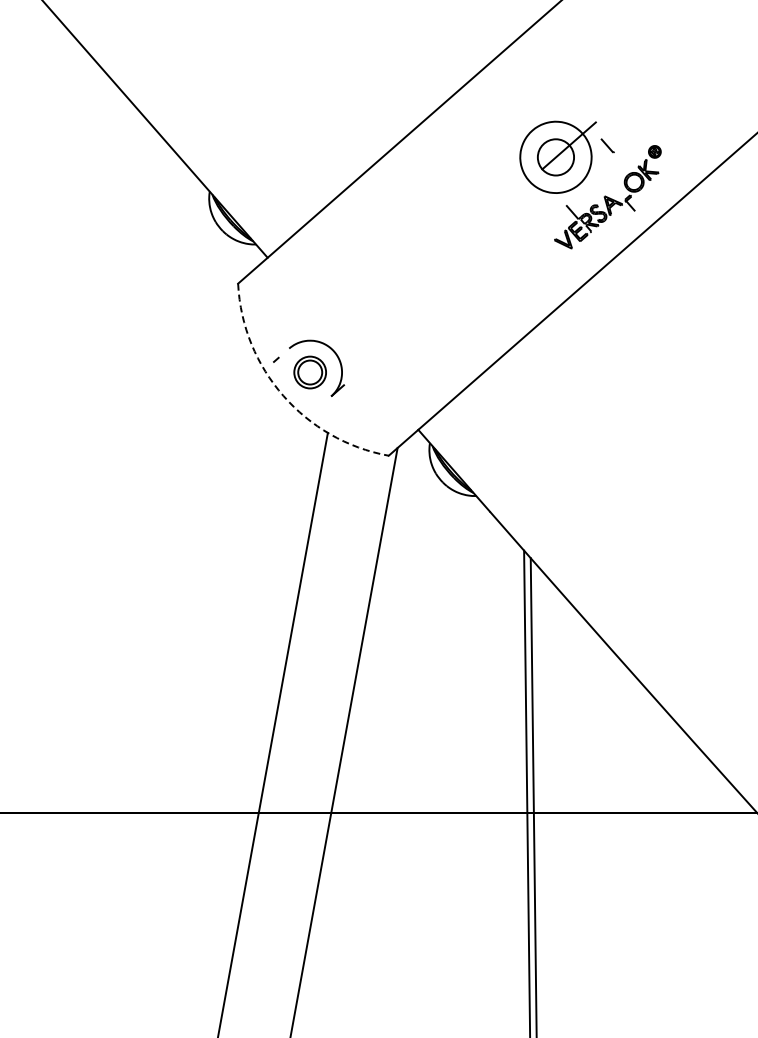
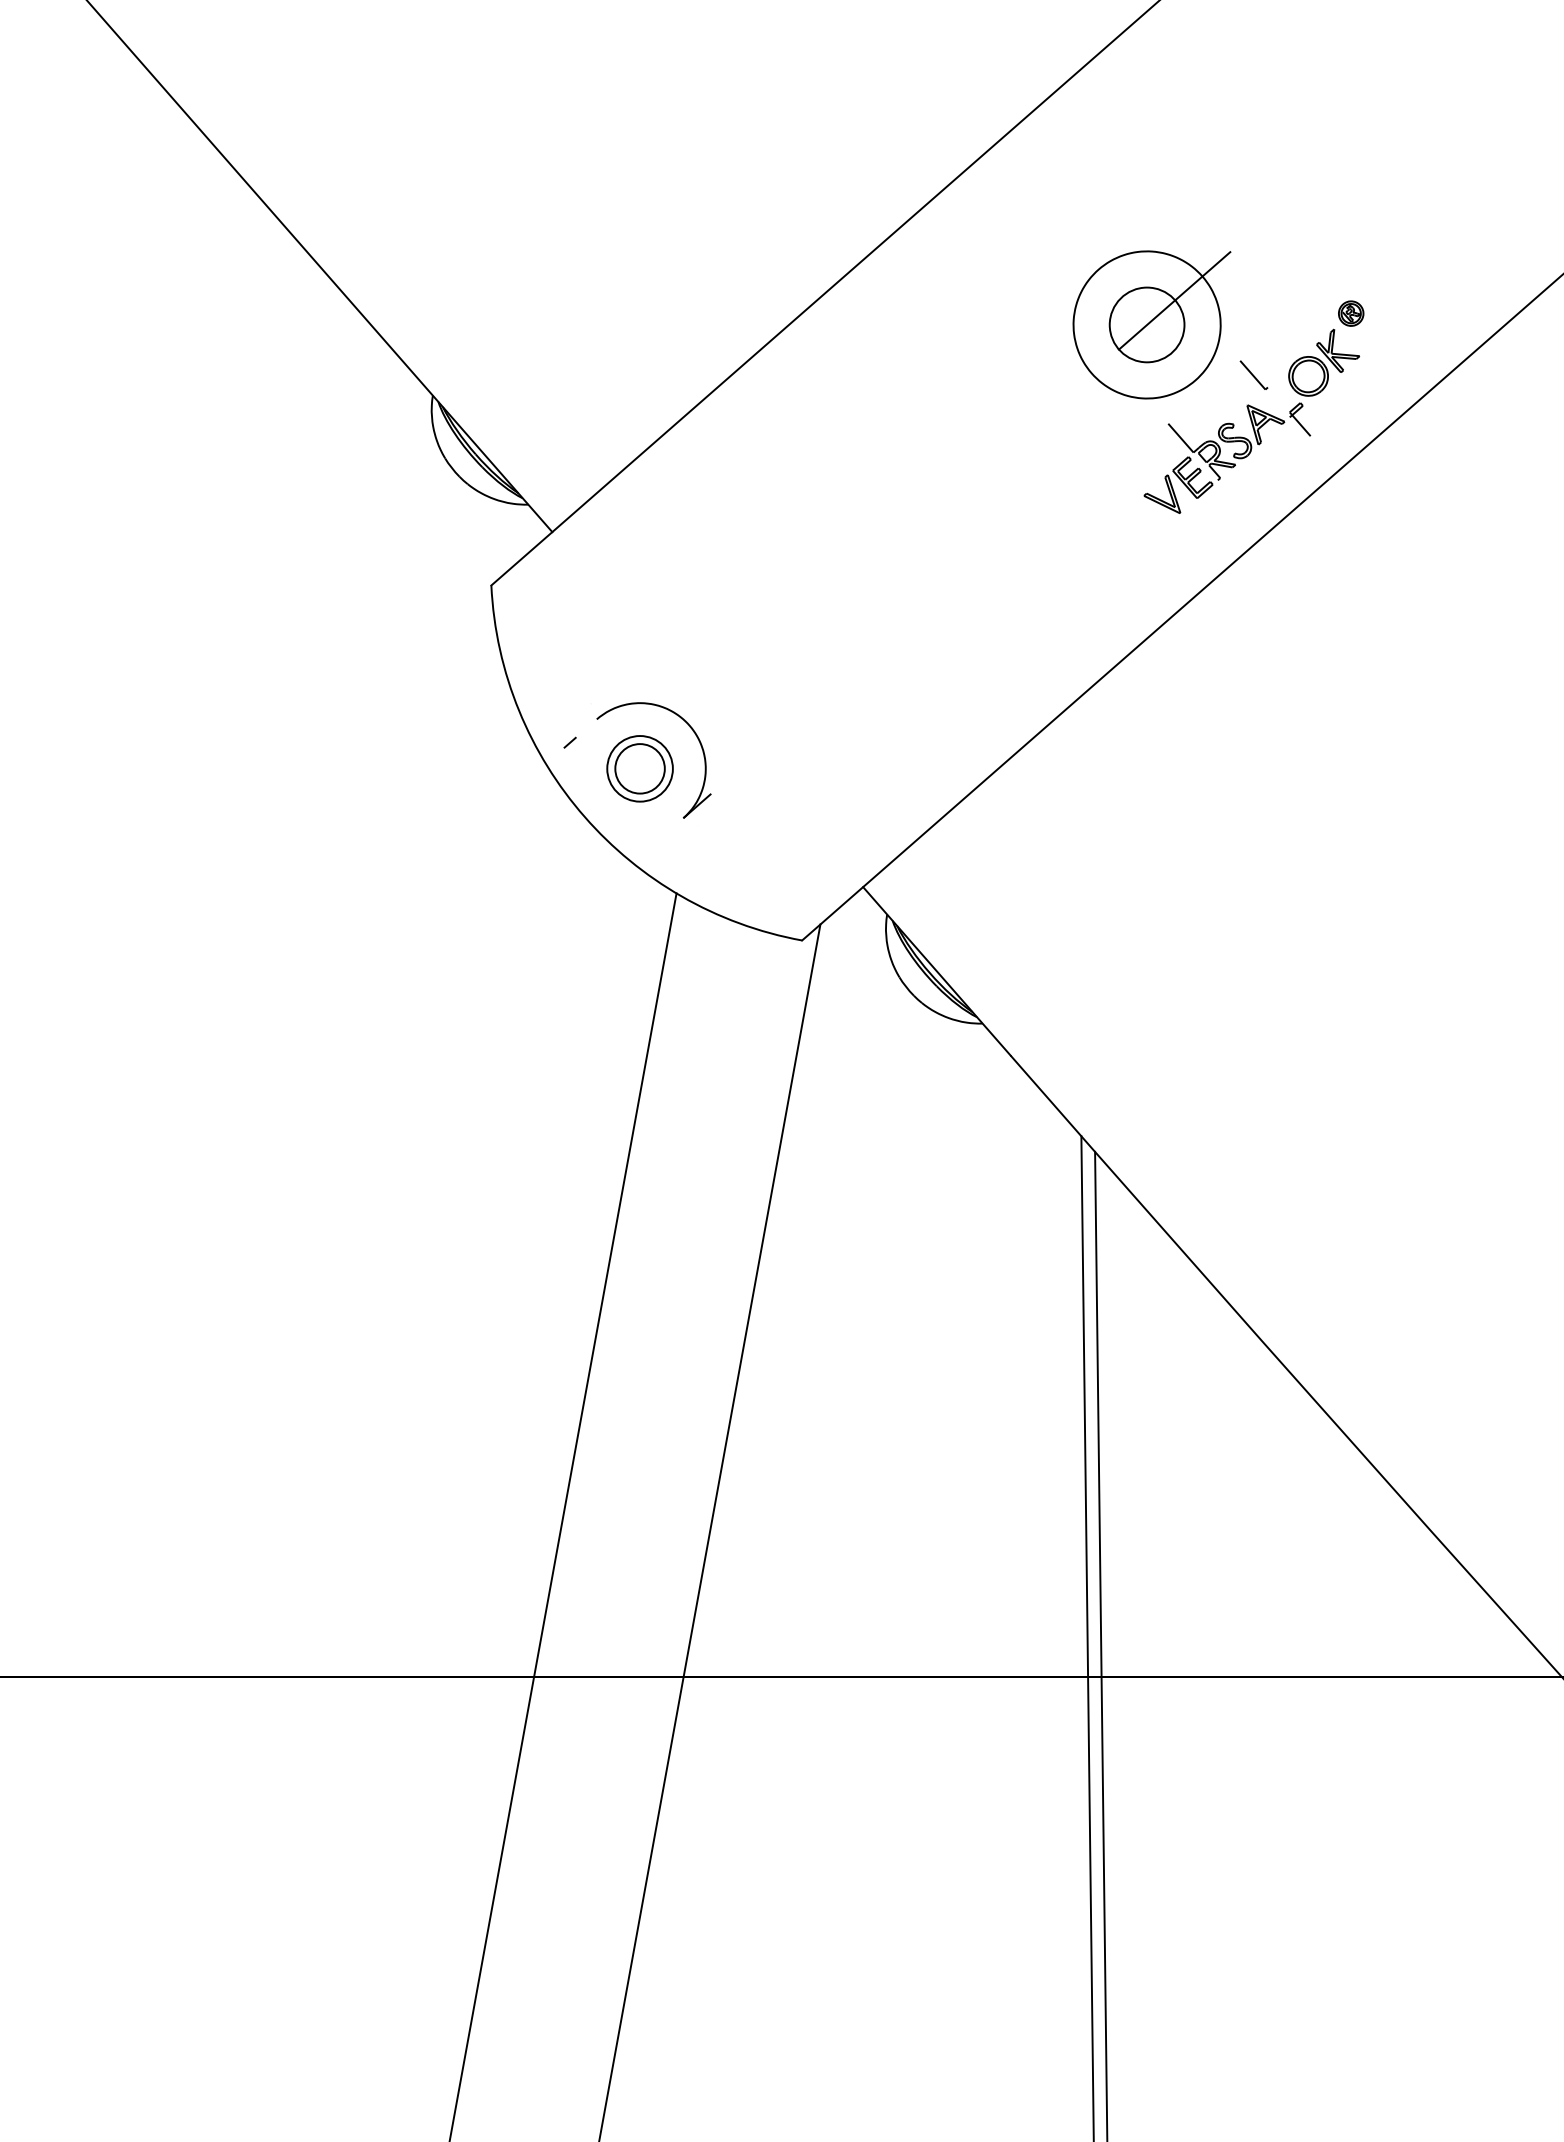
line: (607, 145) -> (1253, 374), moved
arc: (283, 395) -> (584, 816), dashed -> solid

